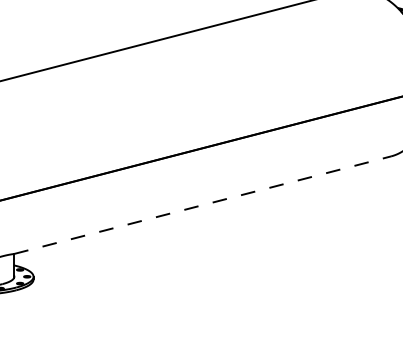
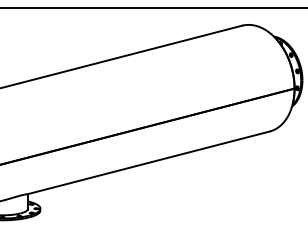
line: (202, 204) -> (148, 162), dashed -> solid

